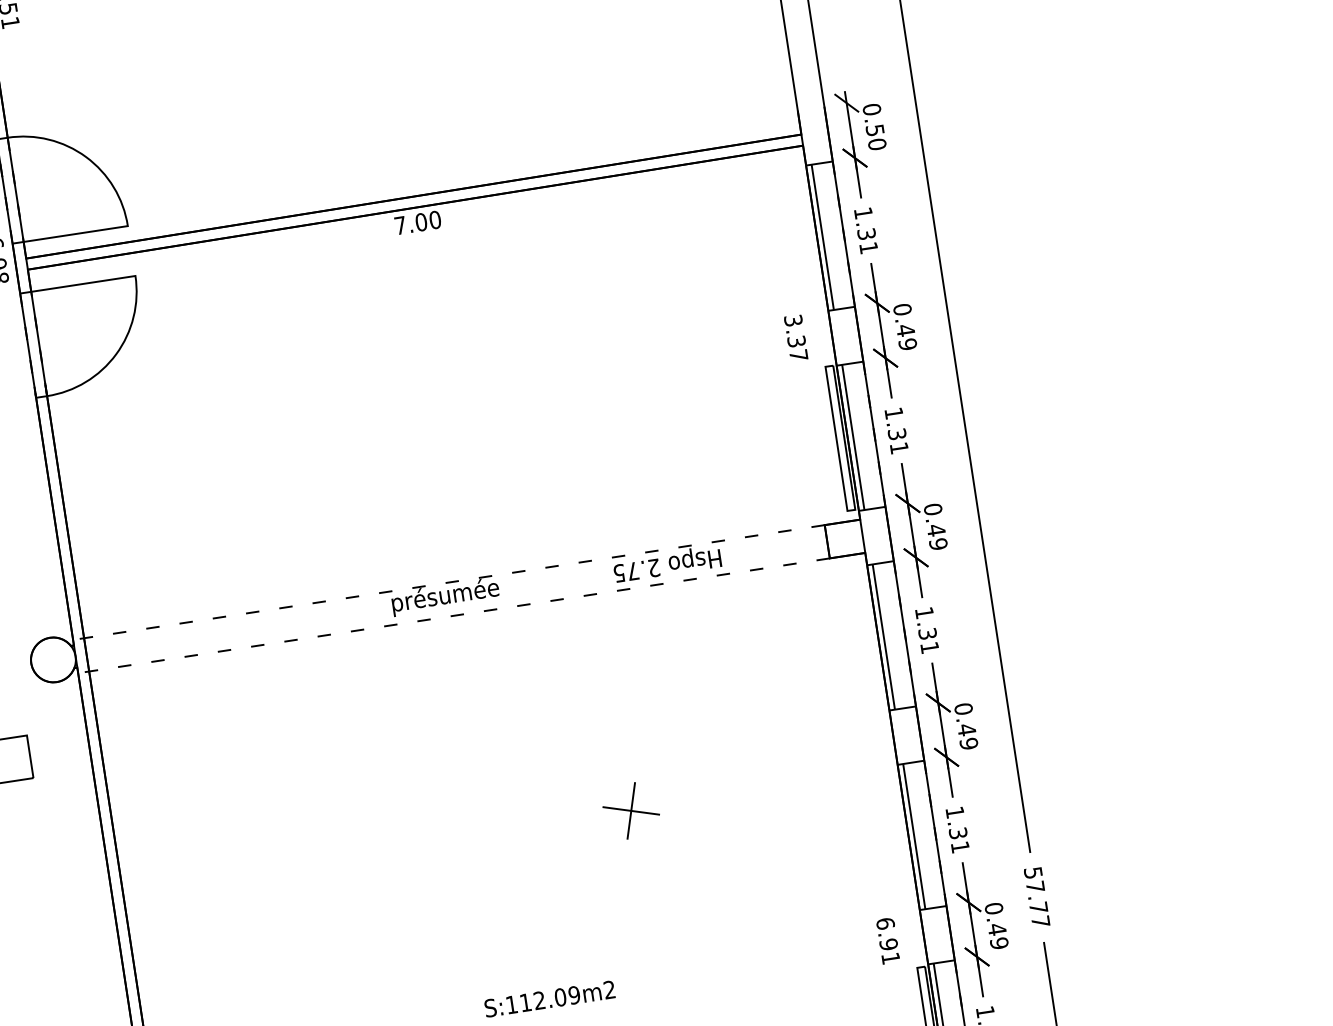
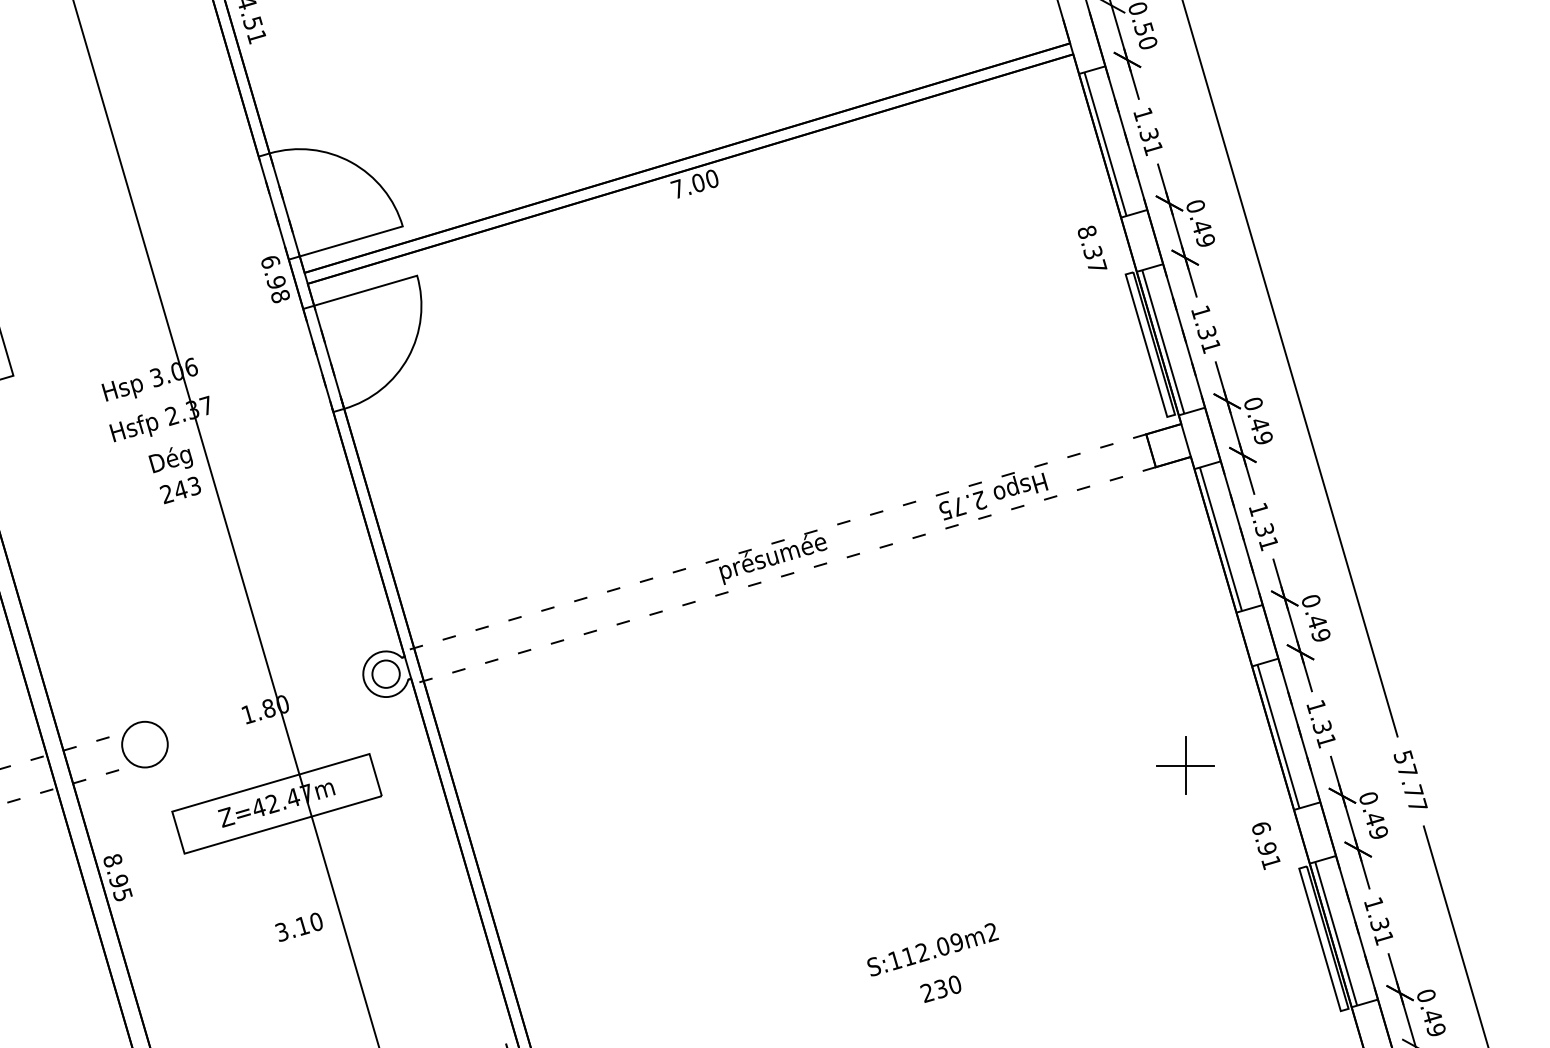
text: (792, 319) -> (1086, 231), 3.37 -> 8.37
circle: (52, 660) -> (385, 674), size x0.6
part: (631, 810) -> (1185, 765), moved

